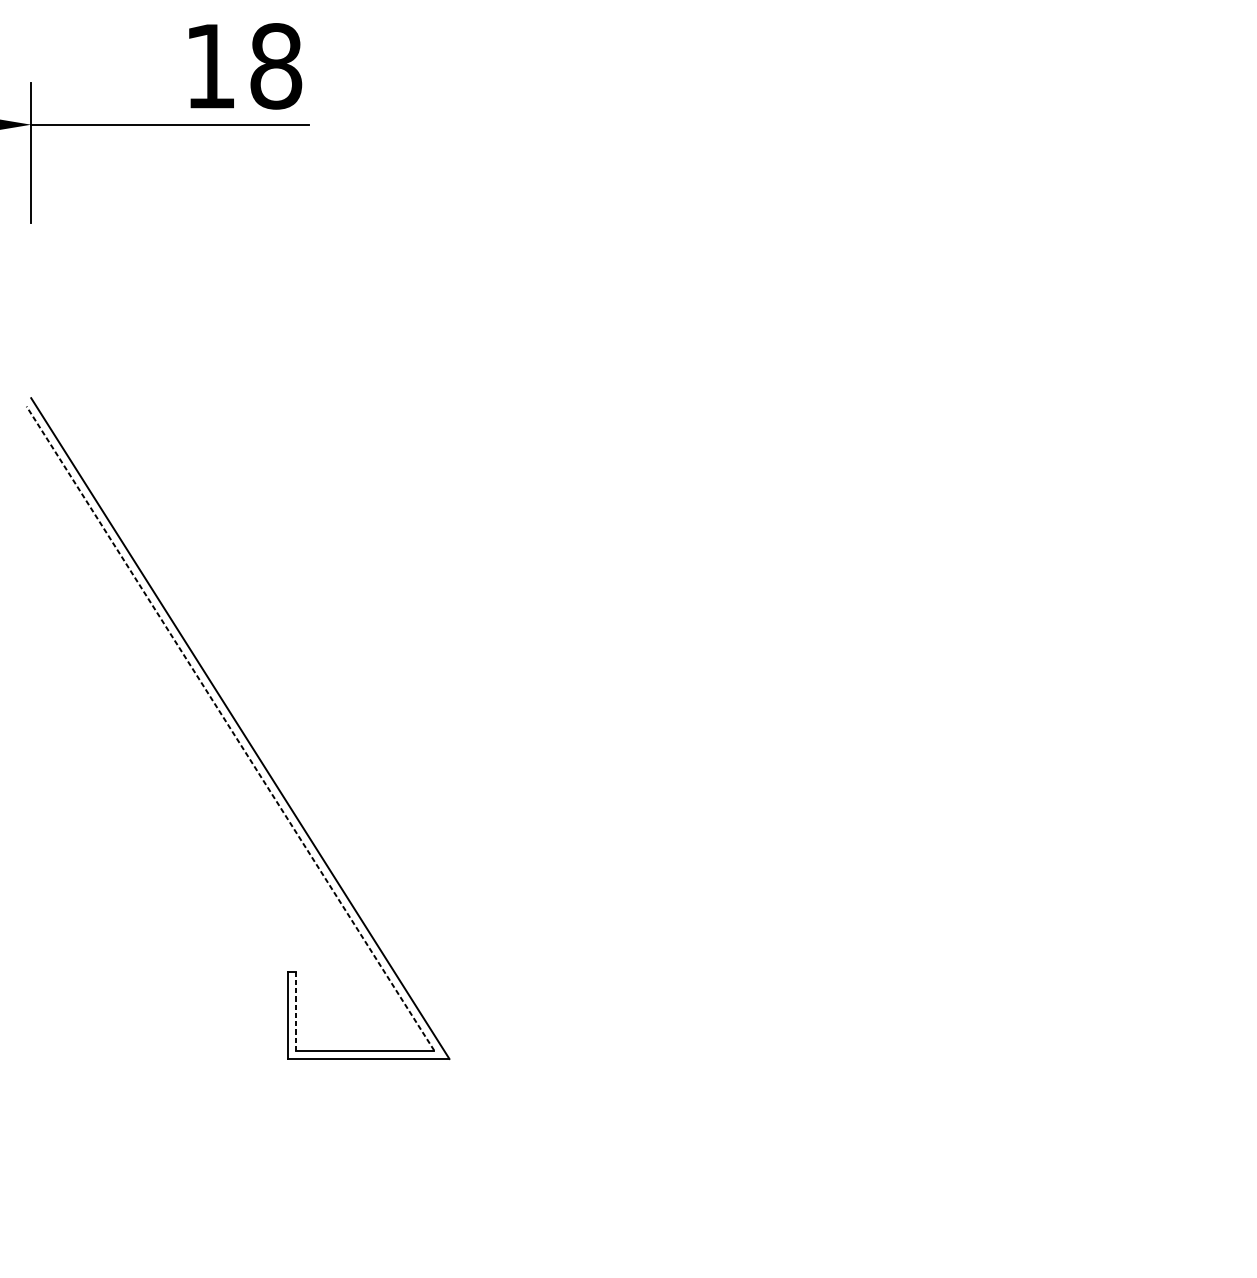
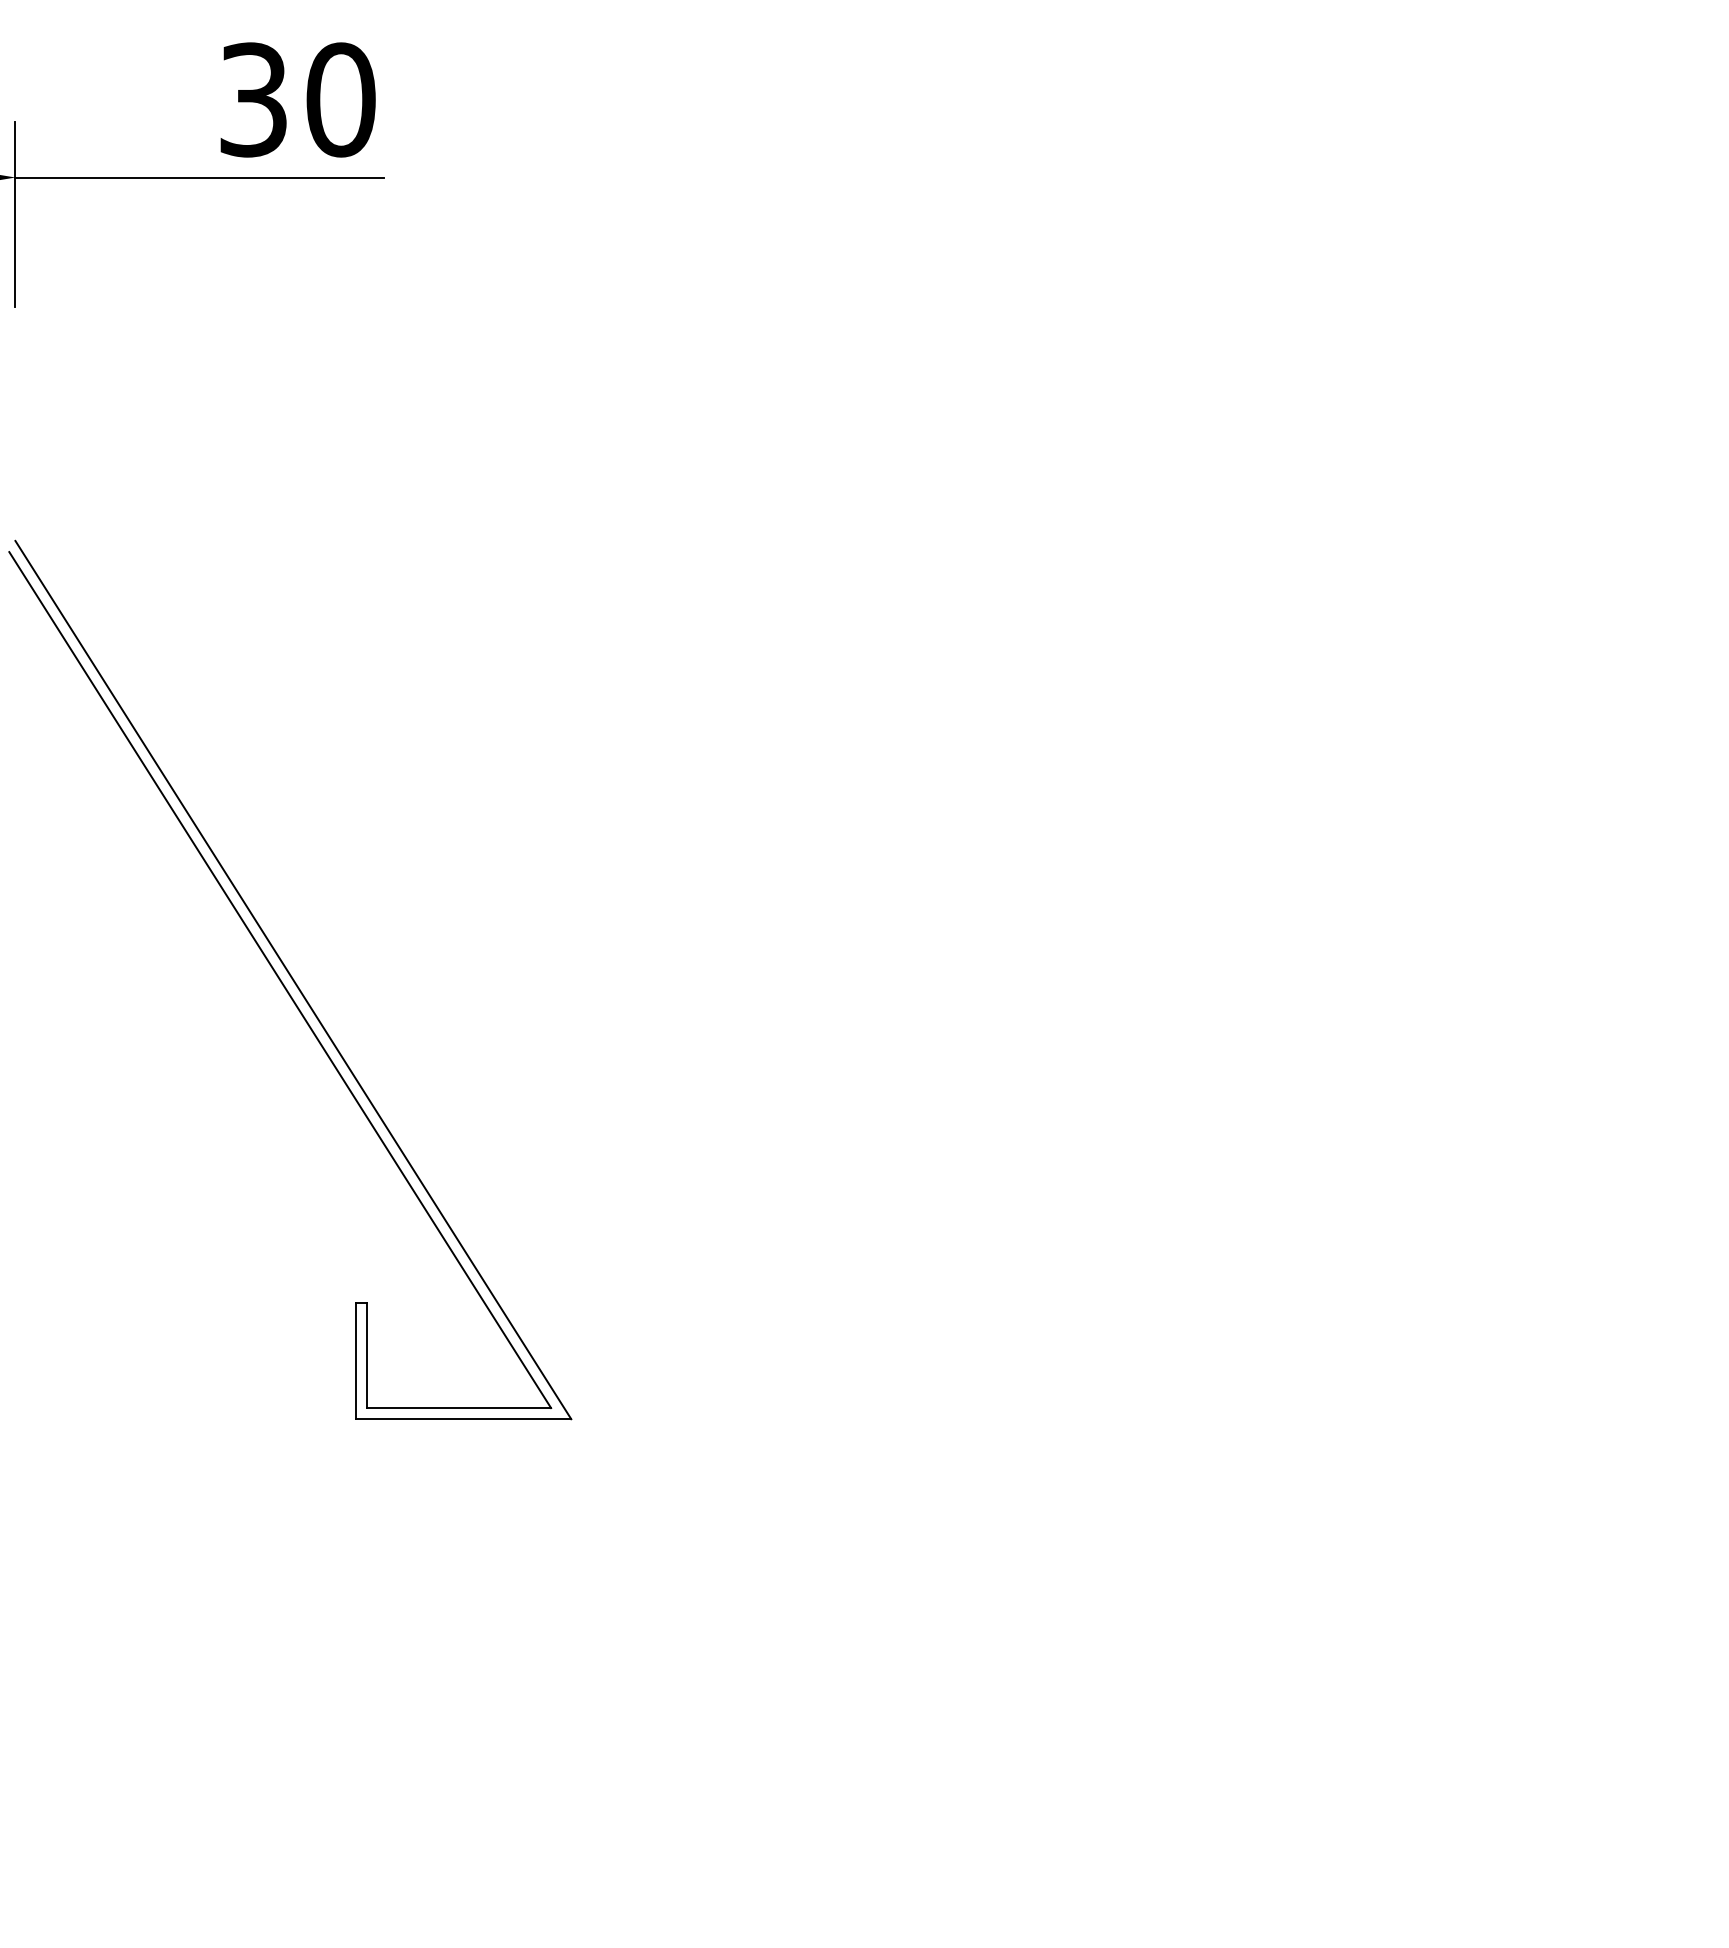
text: (243, 66) -> (297, 99), 18 -> 30
line: (230, 728) -> (280, 980), dashed -> solid
line: (296, 1011) -> (367, 1355), dashed -> solid

